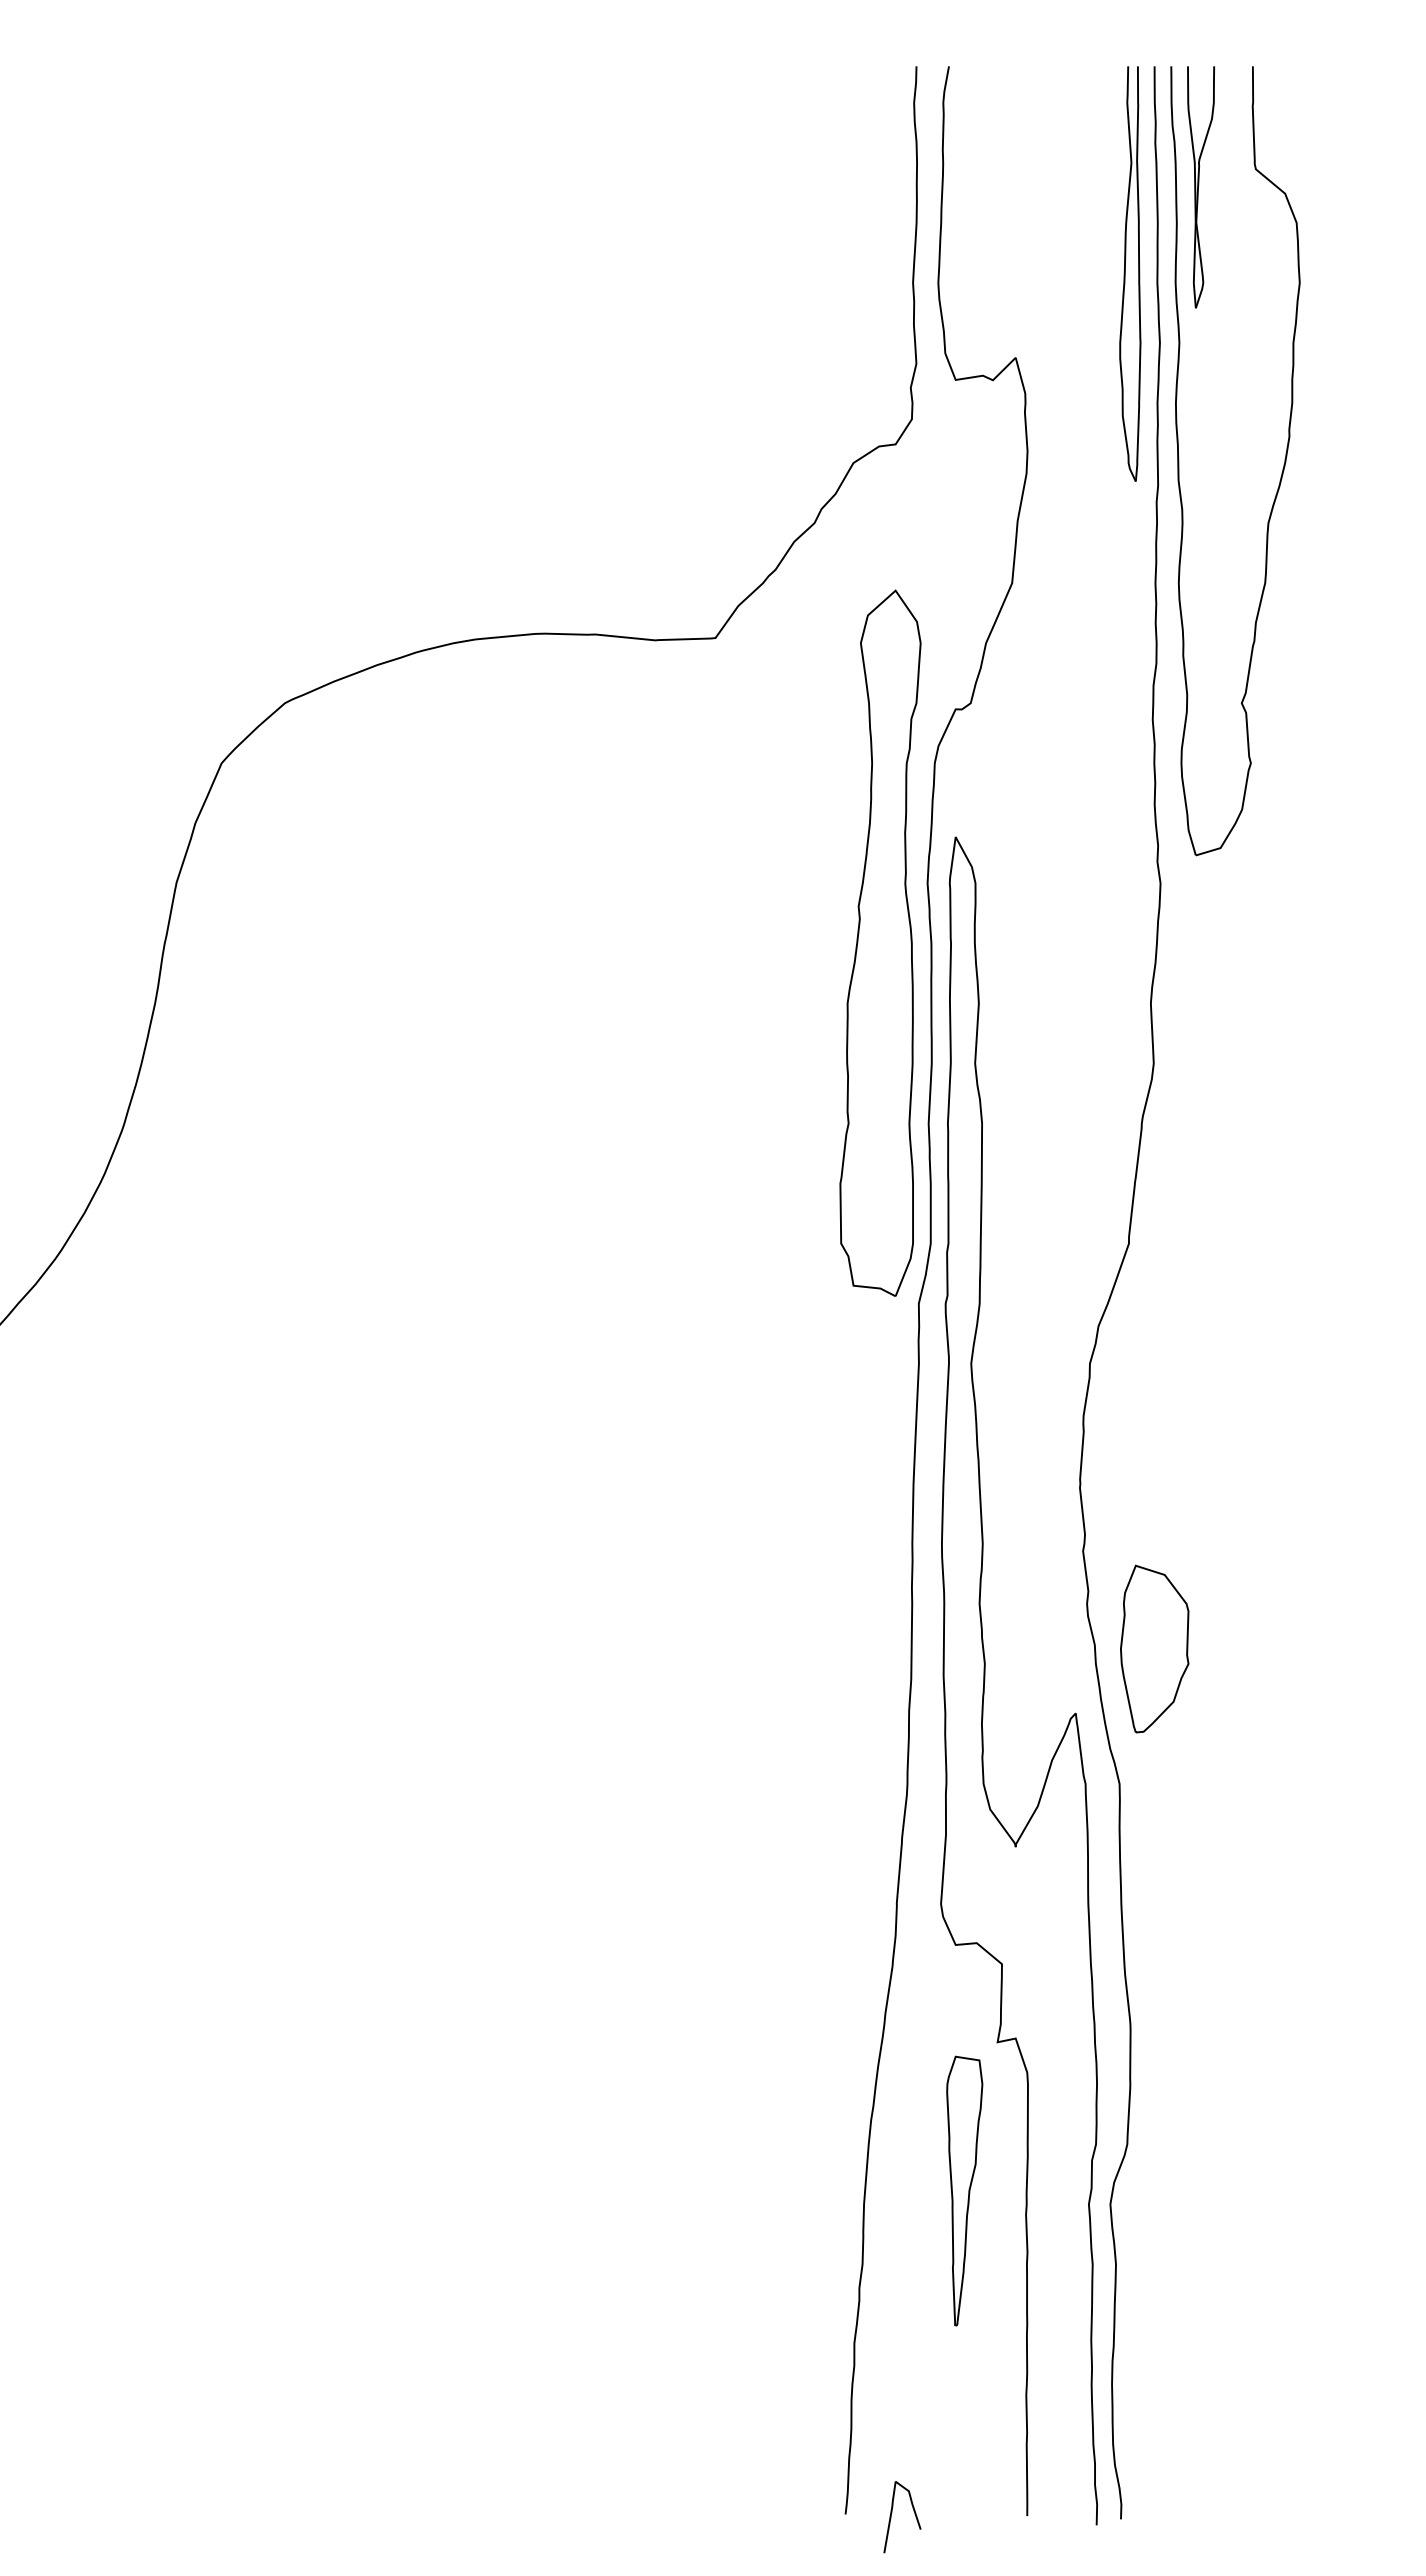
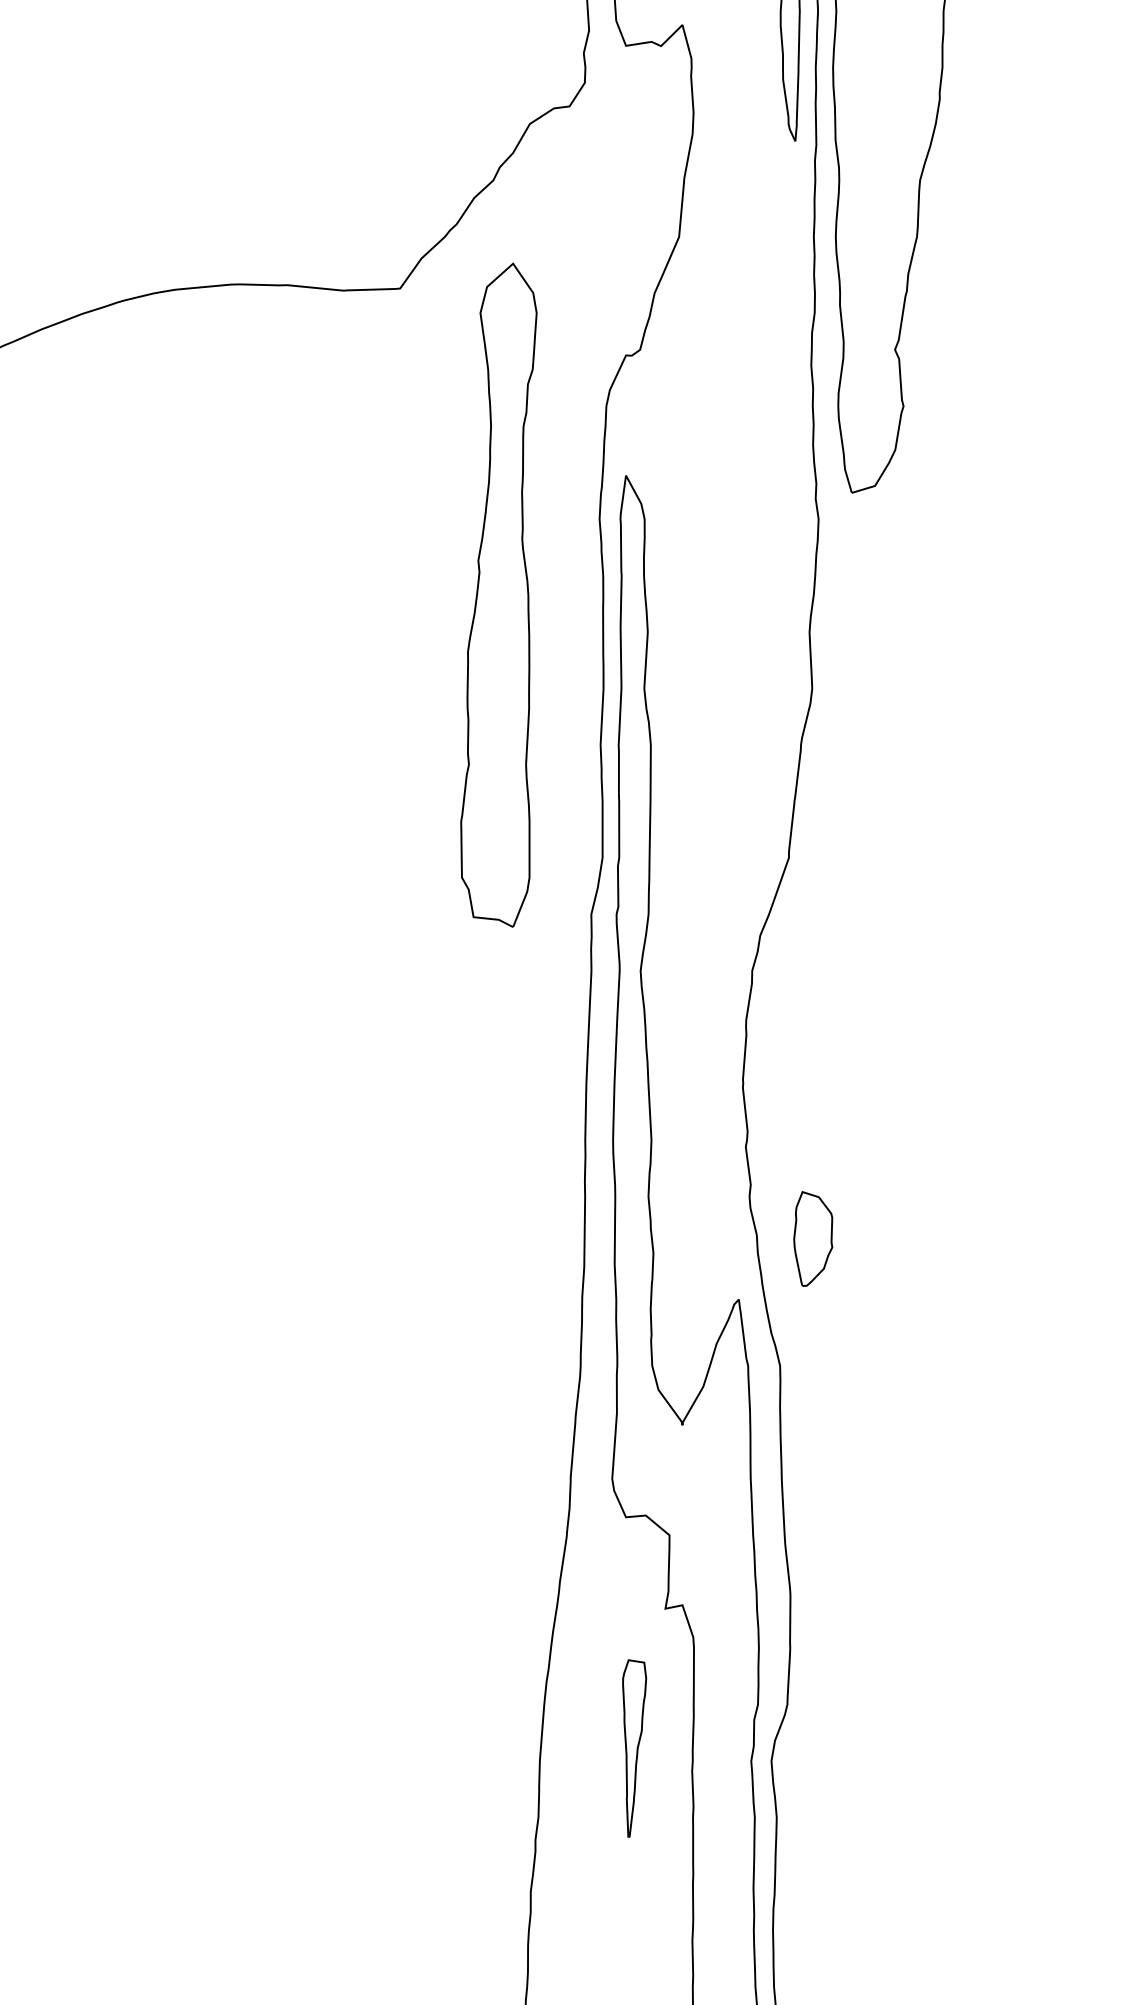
part: (880, 942) -> (498, 594), moved
part: (1154, 1648) -> (812, 1238), size x0.6
part: (964, 2190) -> (634, 1748), size x0.7

